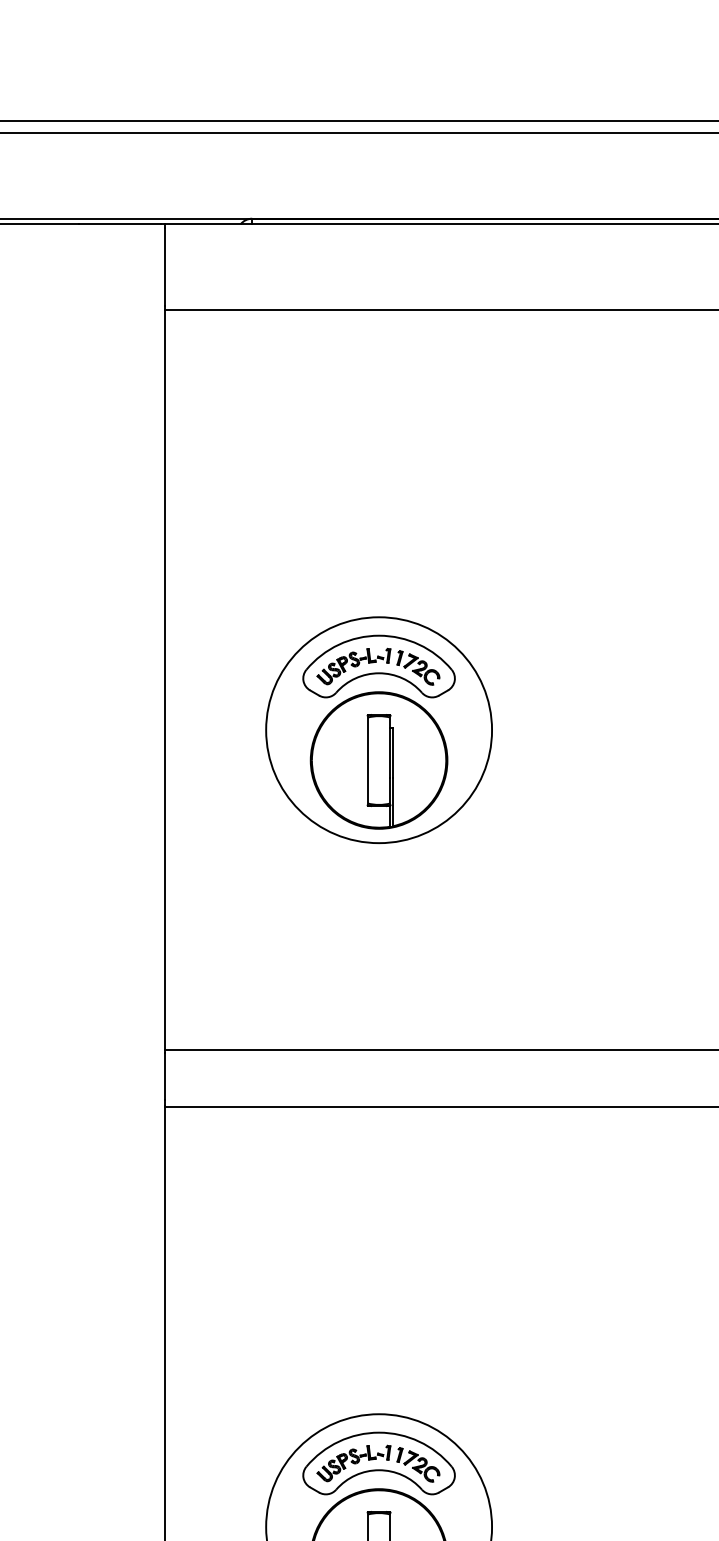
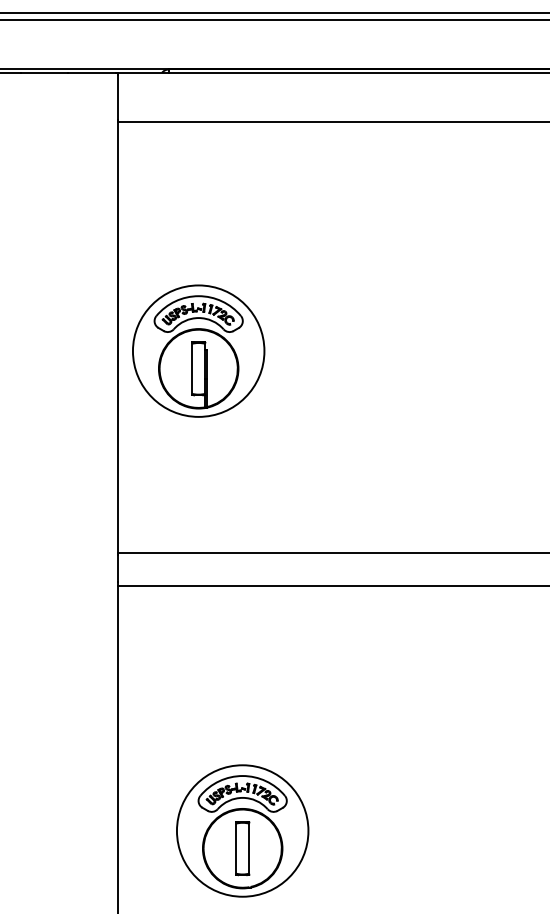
part: (378, 729) -> (198, 350), moved

